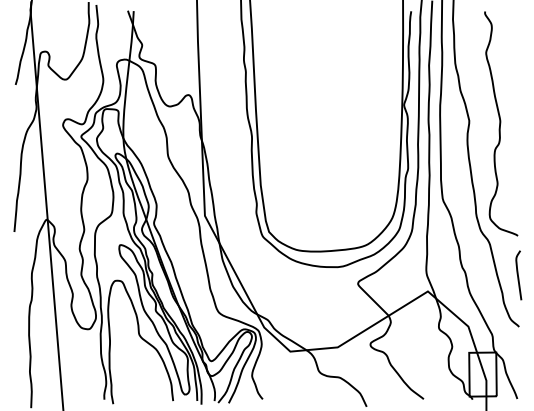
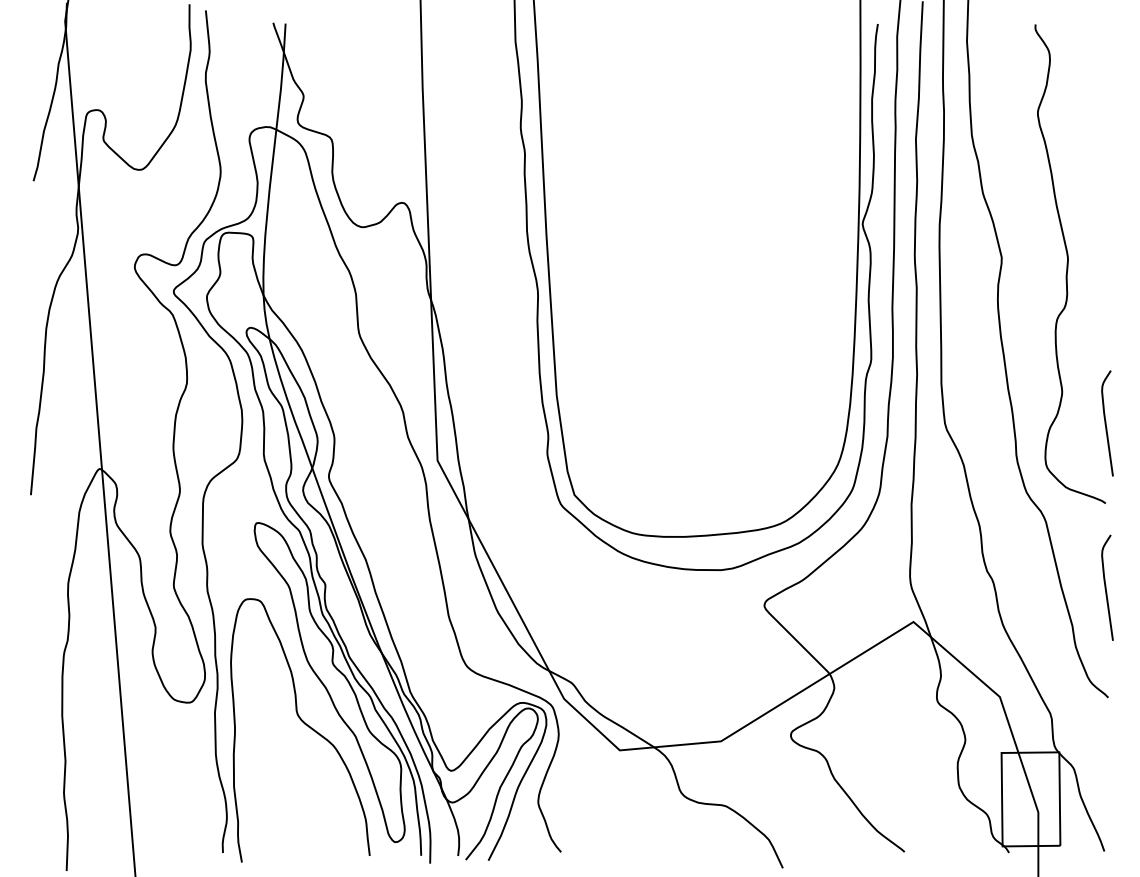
curve: (518, 198) -> (1106, 423), added

